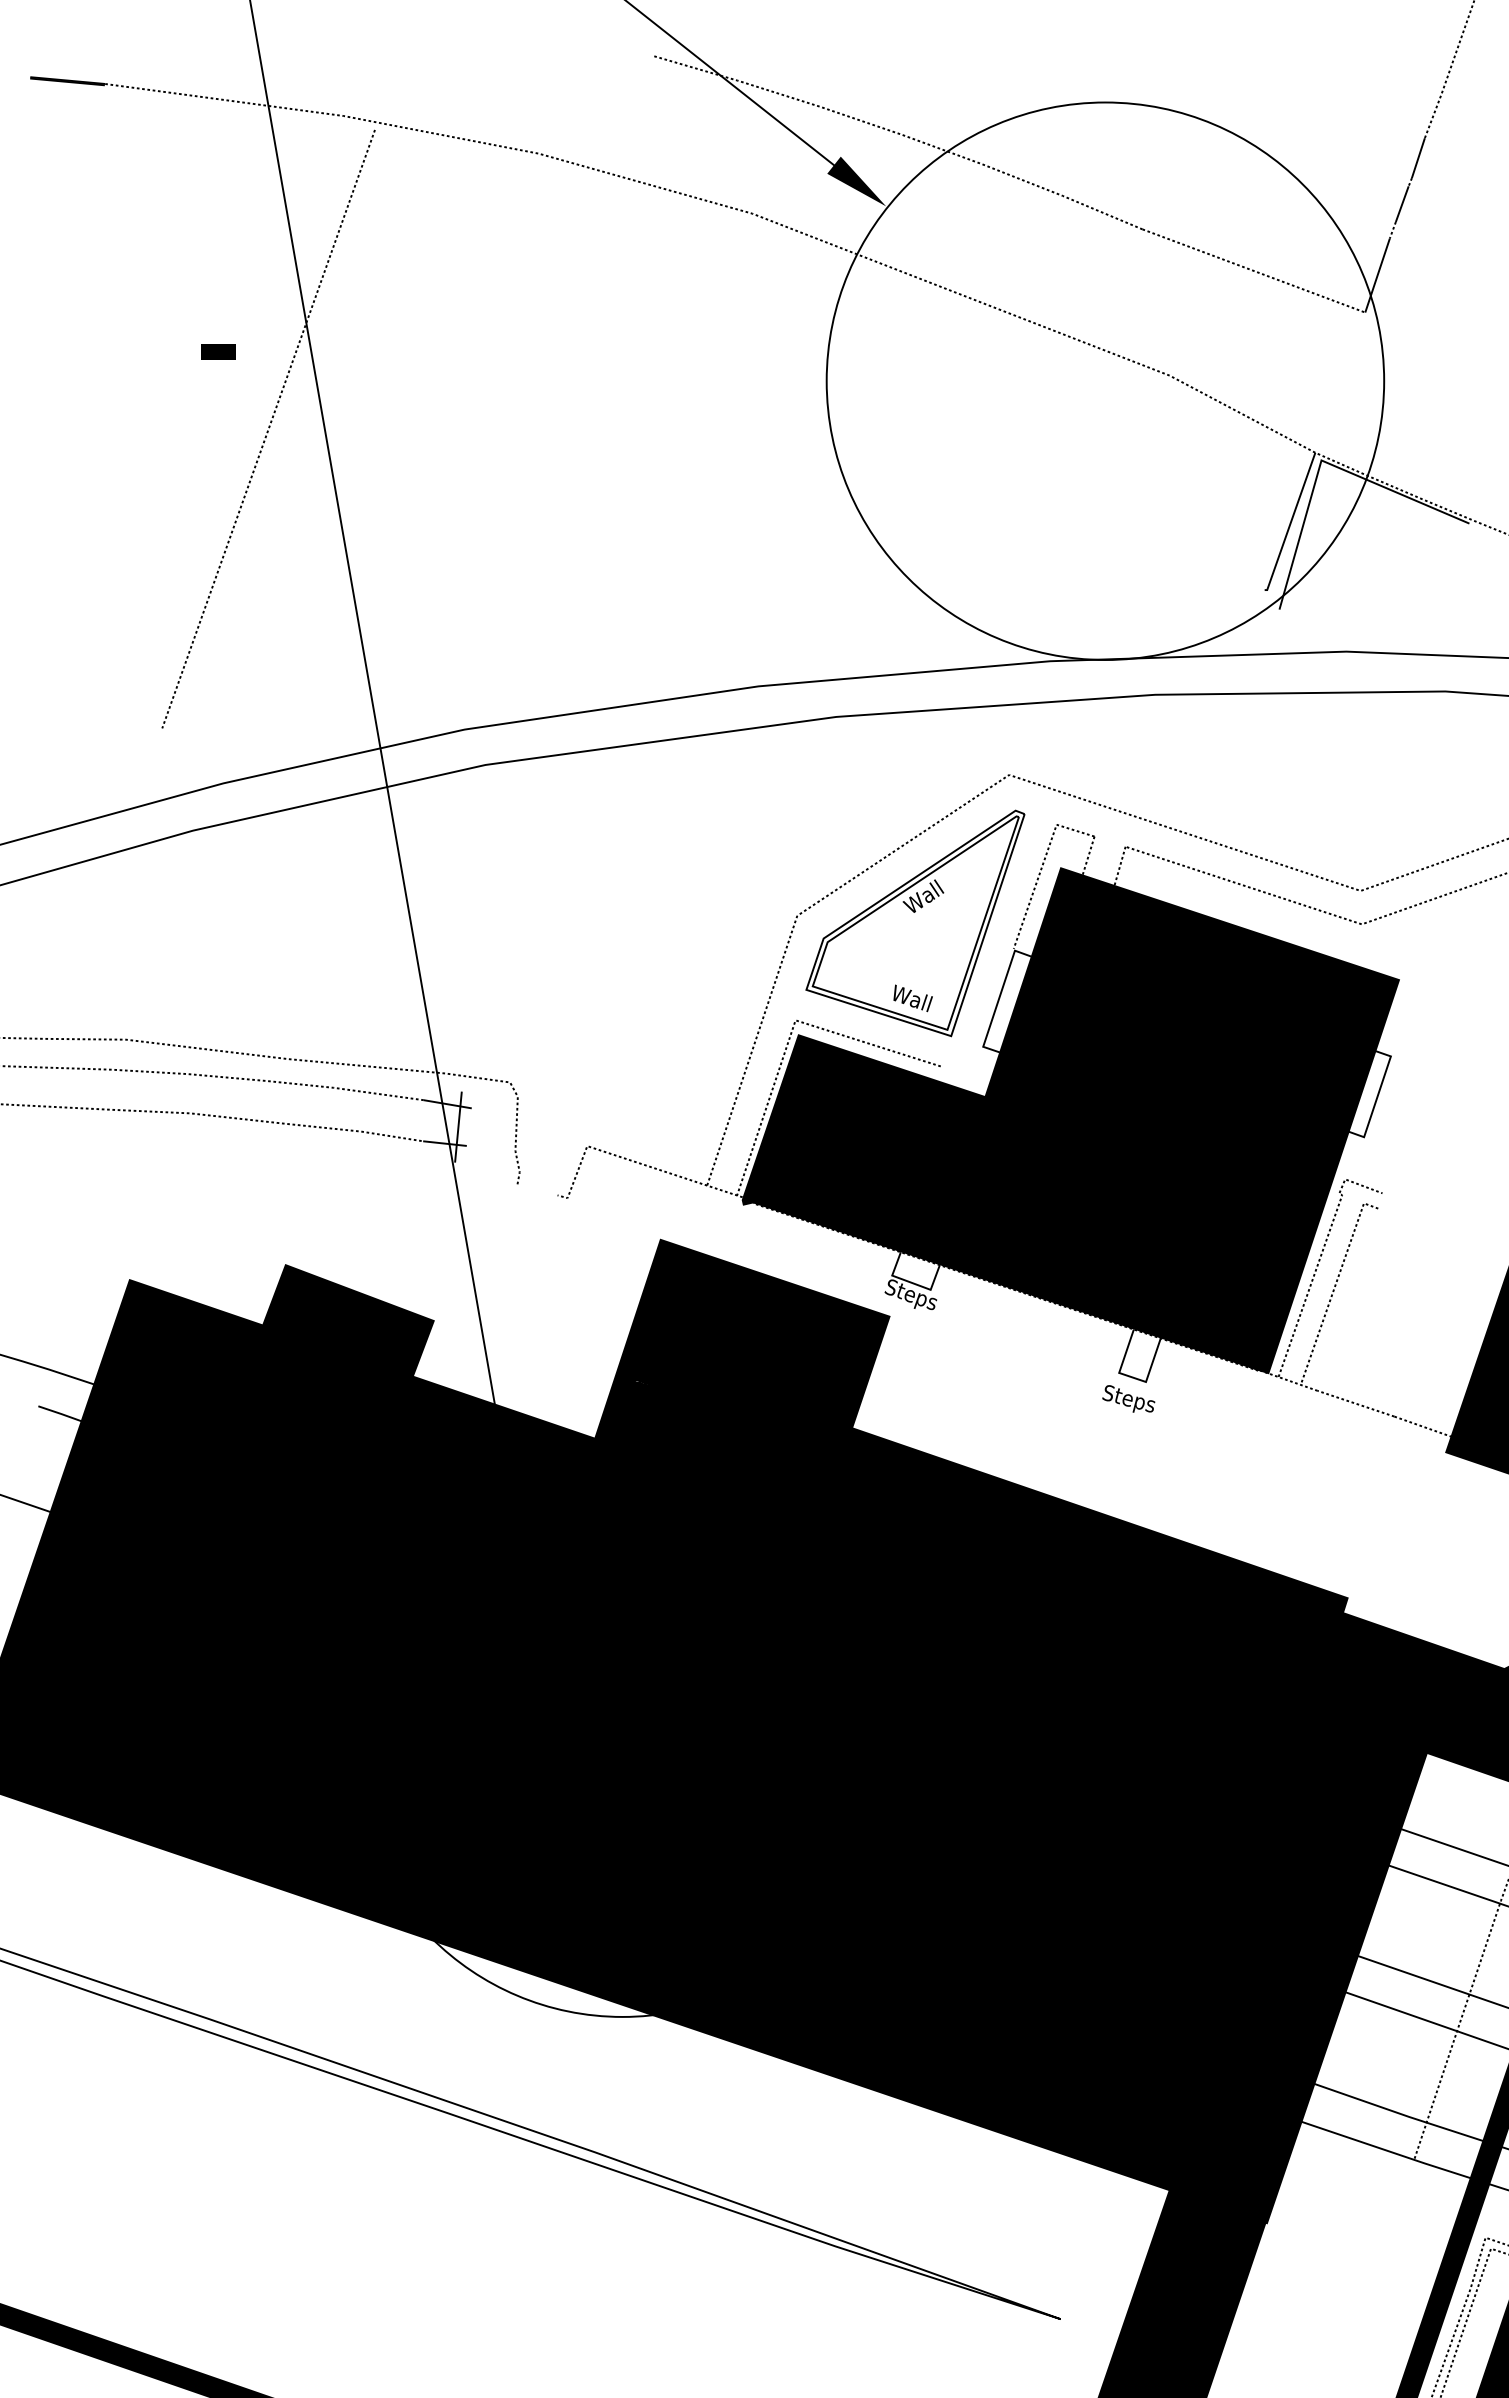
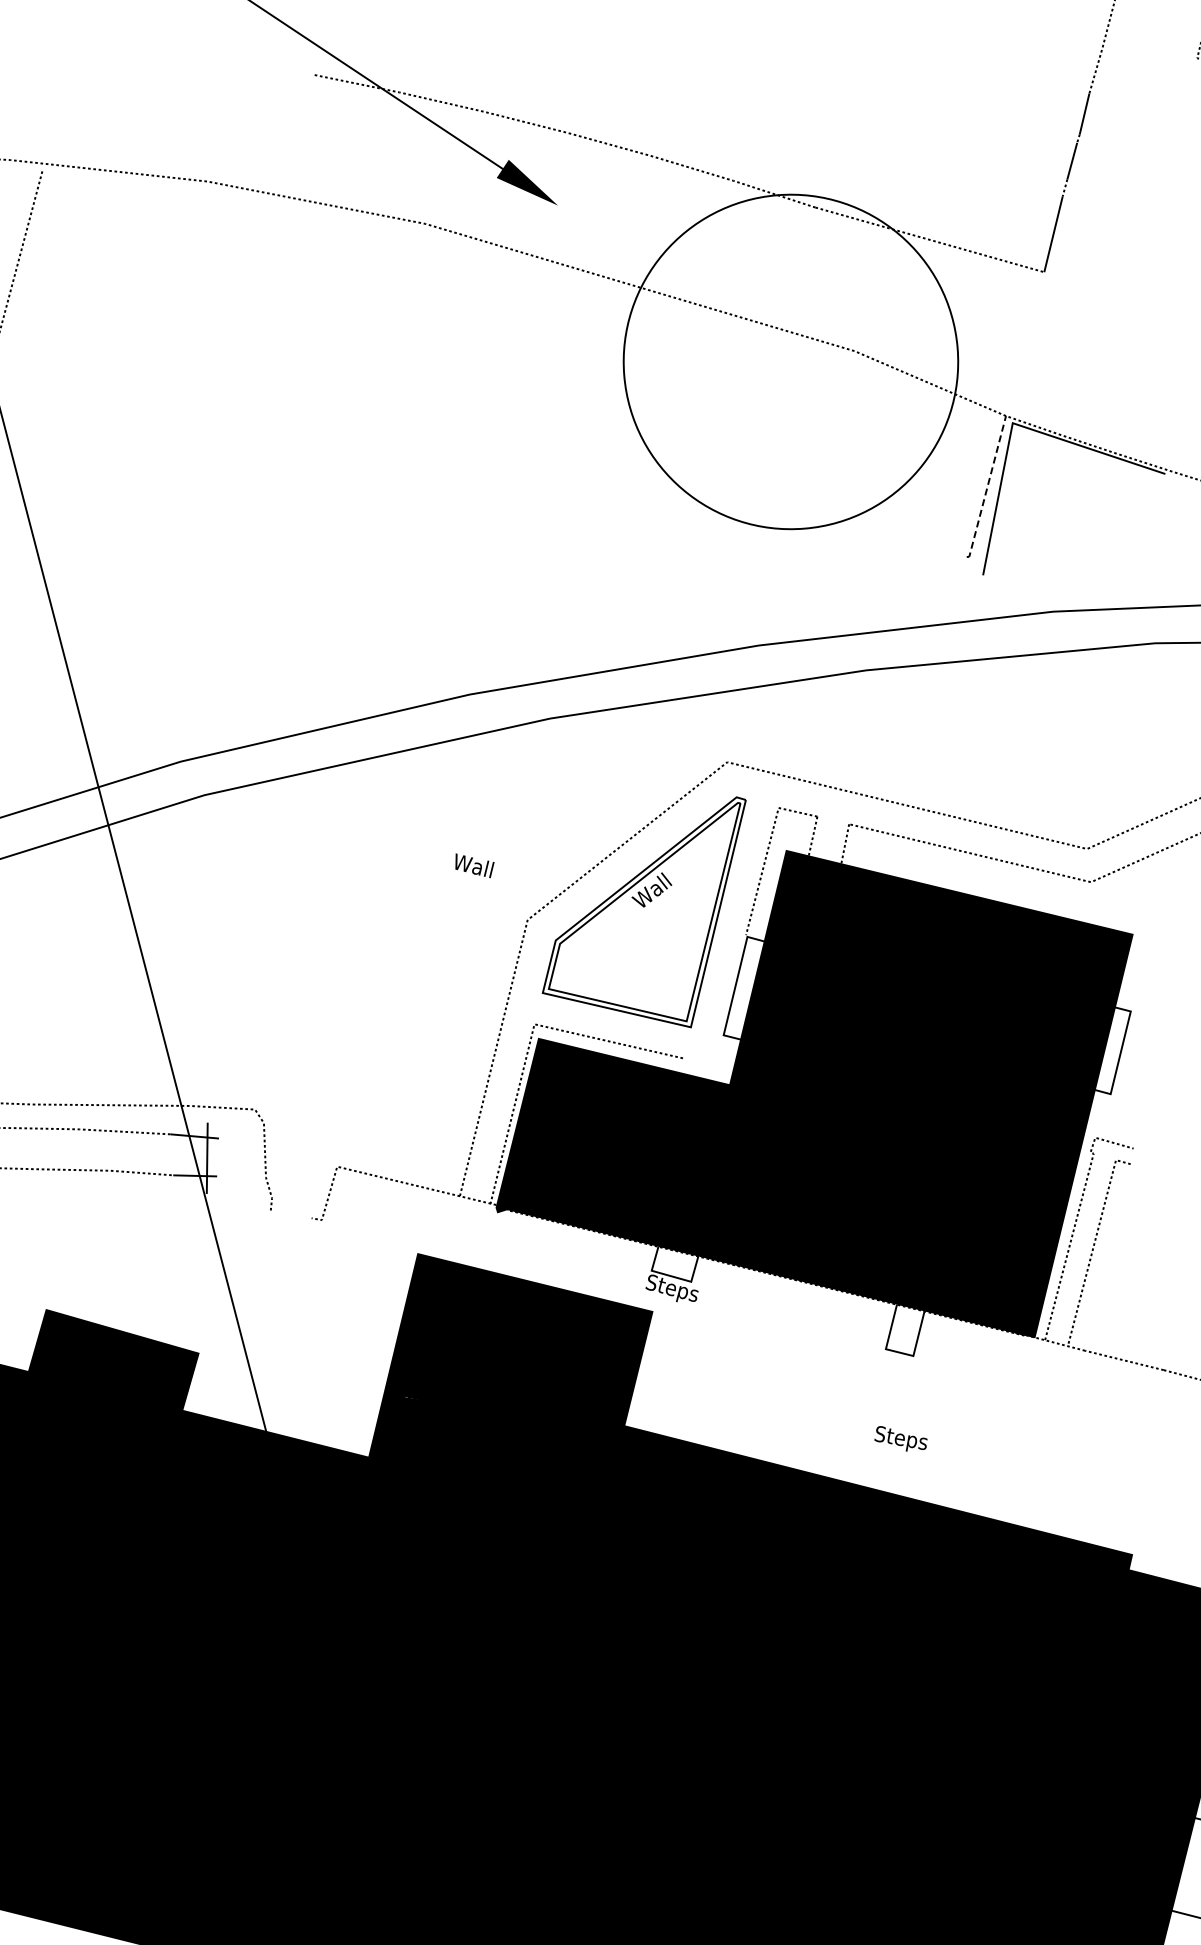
circle: (1105, 380) -> (790, 361), size x0.6
line: (1290, 523) -> (987, 488), solid -> dashed
text: (912, 998) -> (474, 865), moved
text: (1128, 1398) -> (900, 1437), moved

